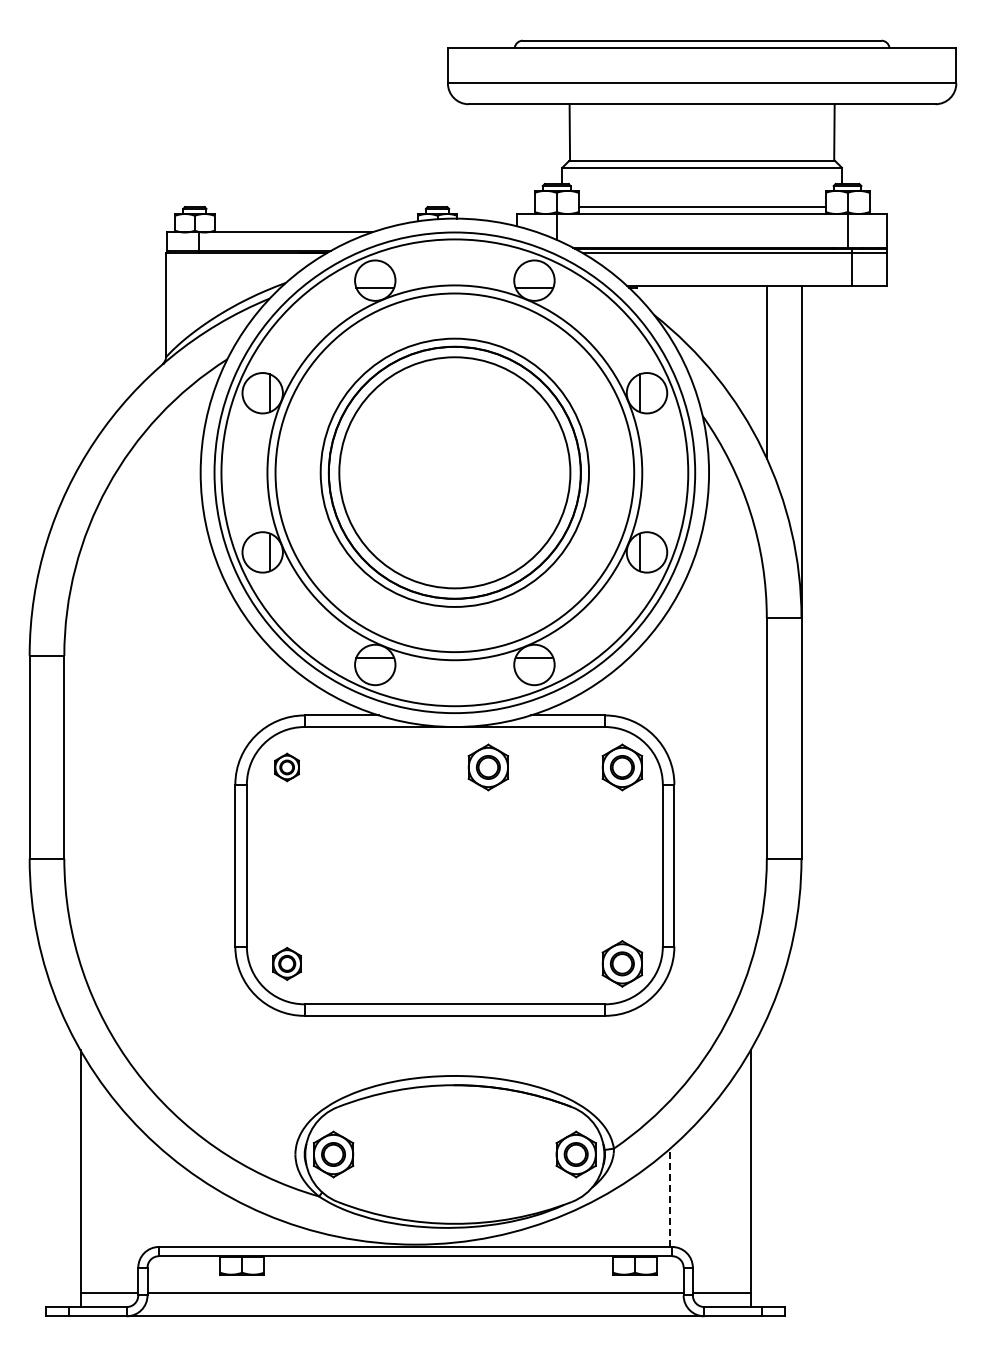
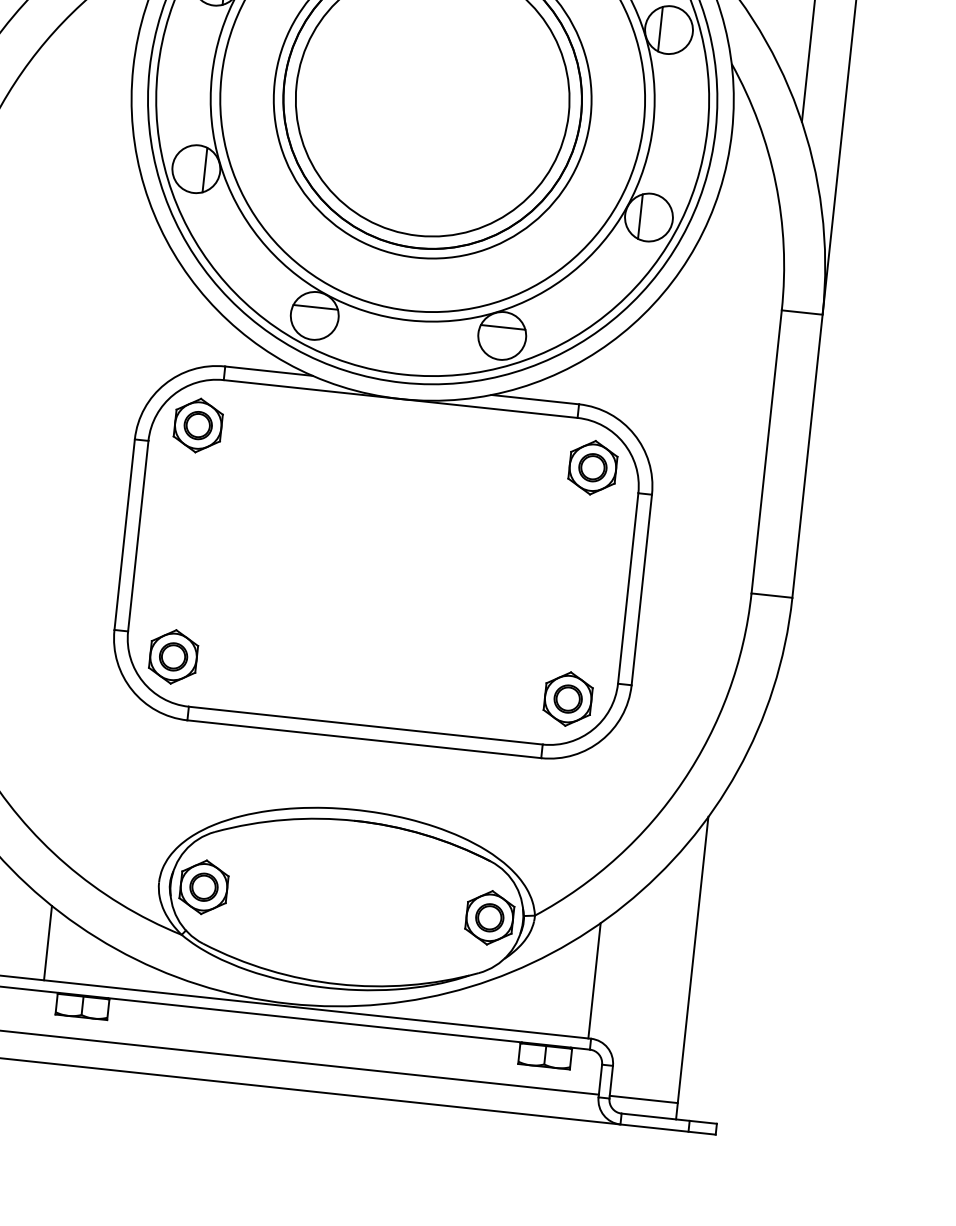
part: (286, 767) -> (197, 425), size x1.67
part: (487, 767) -> (434, 450), removed
part: (286, 963) -> (172, 656), size x1.43
line: (669, 1198) -> (594, 981), dashed -> solid
line: (207, 1214) -> (47, 942), added

